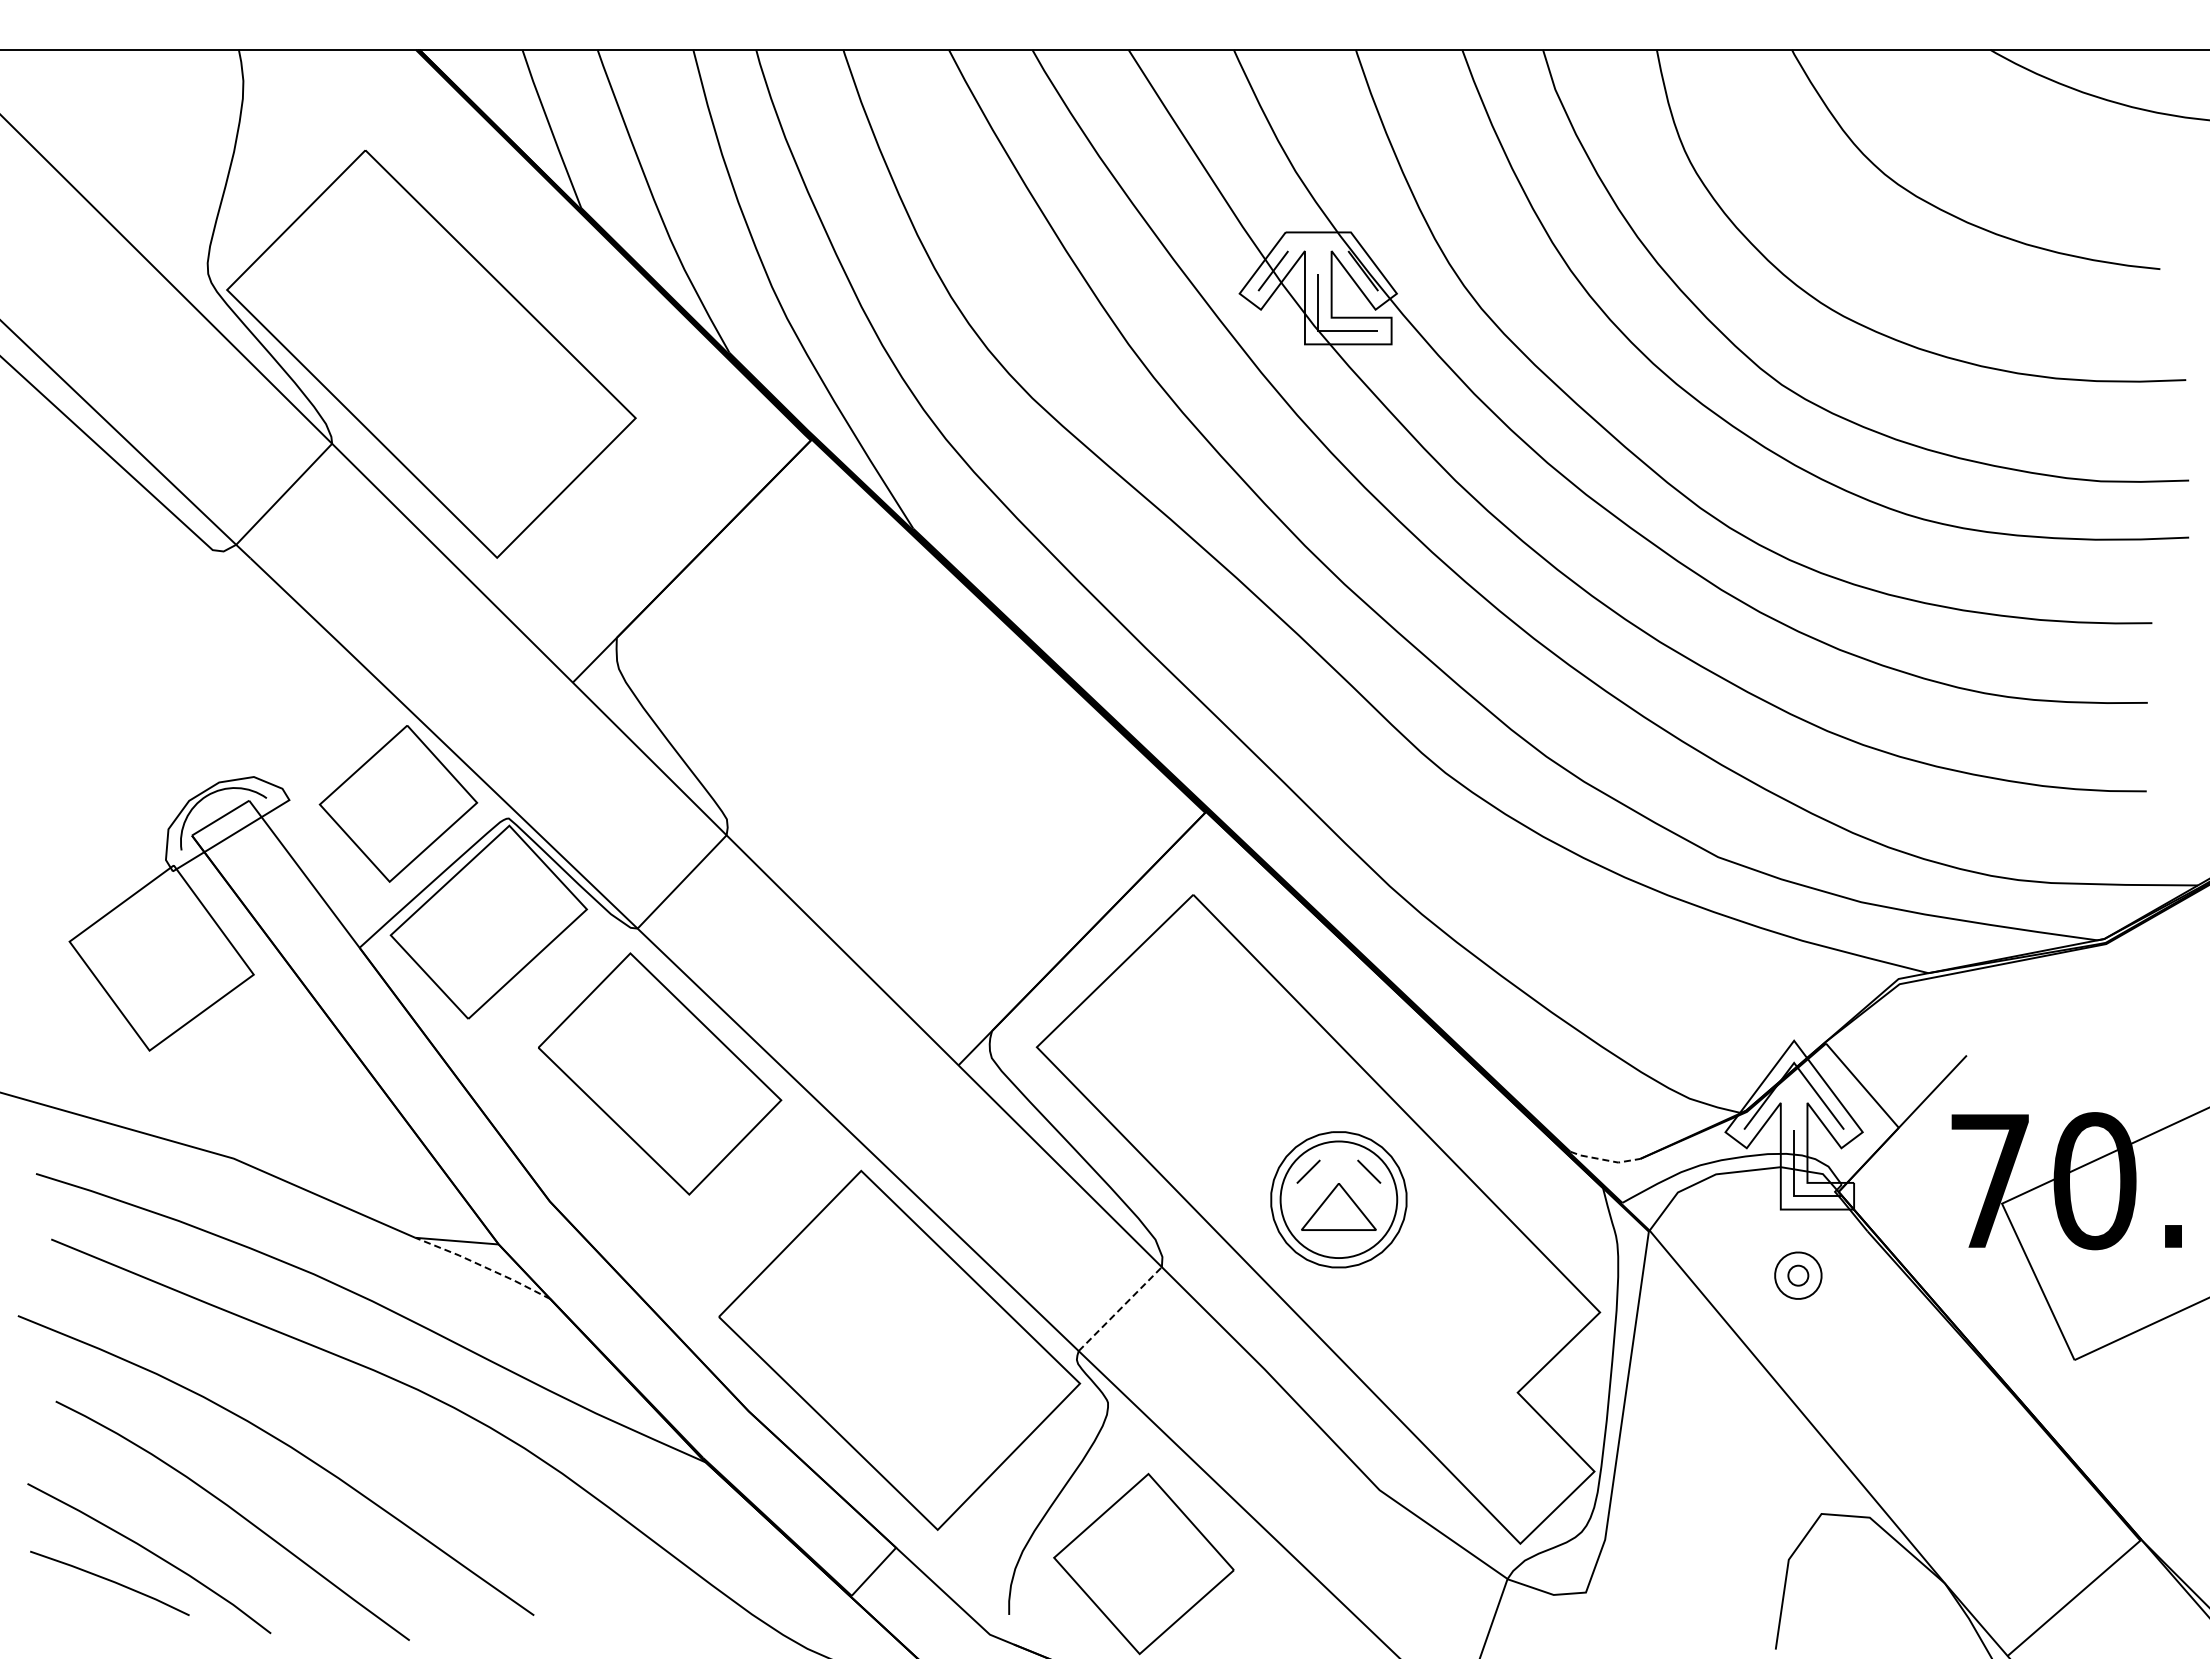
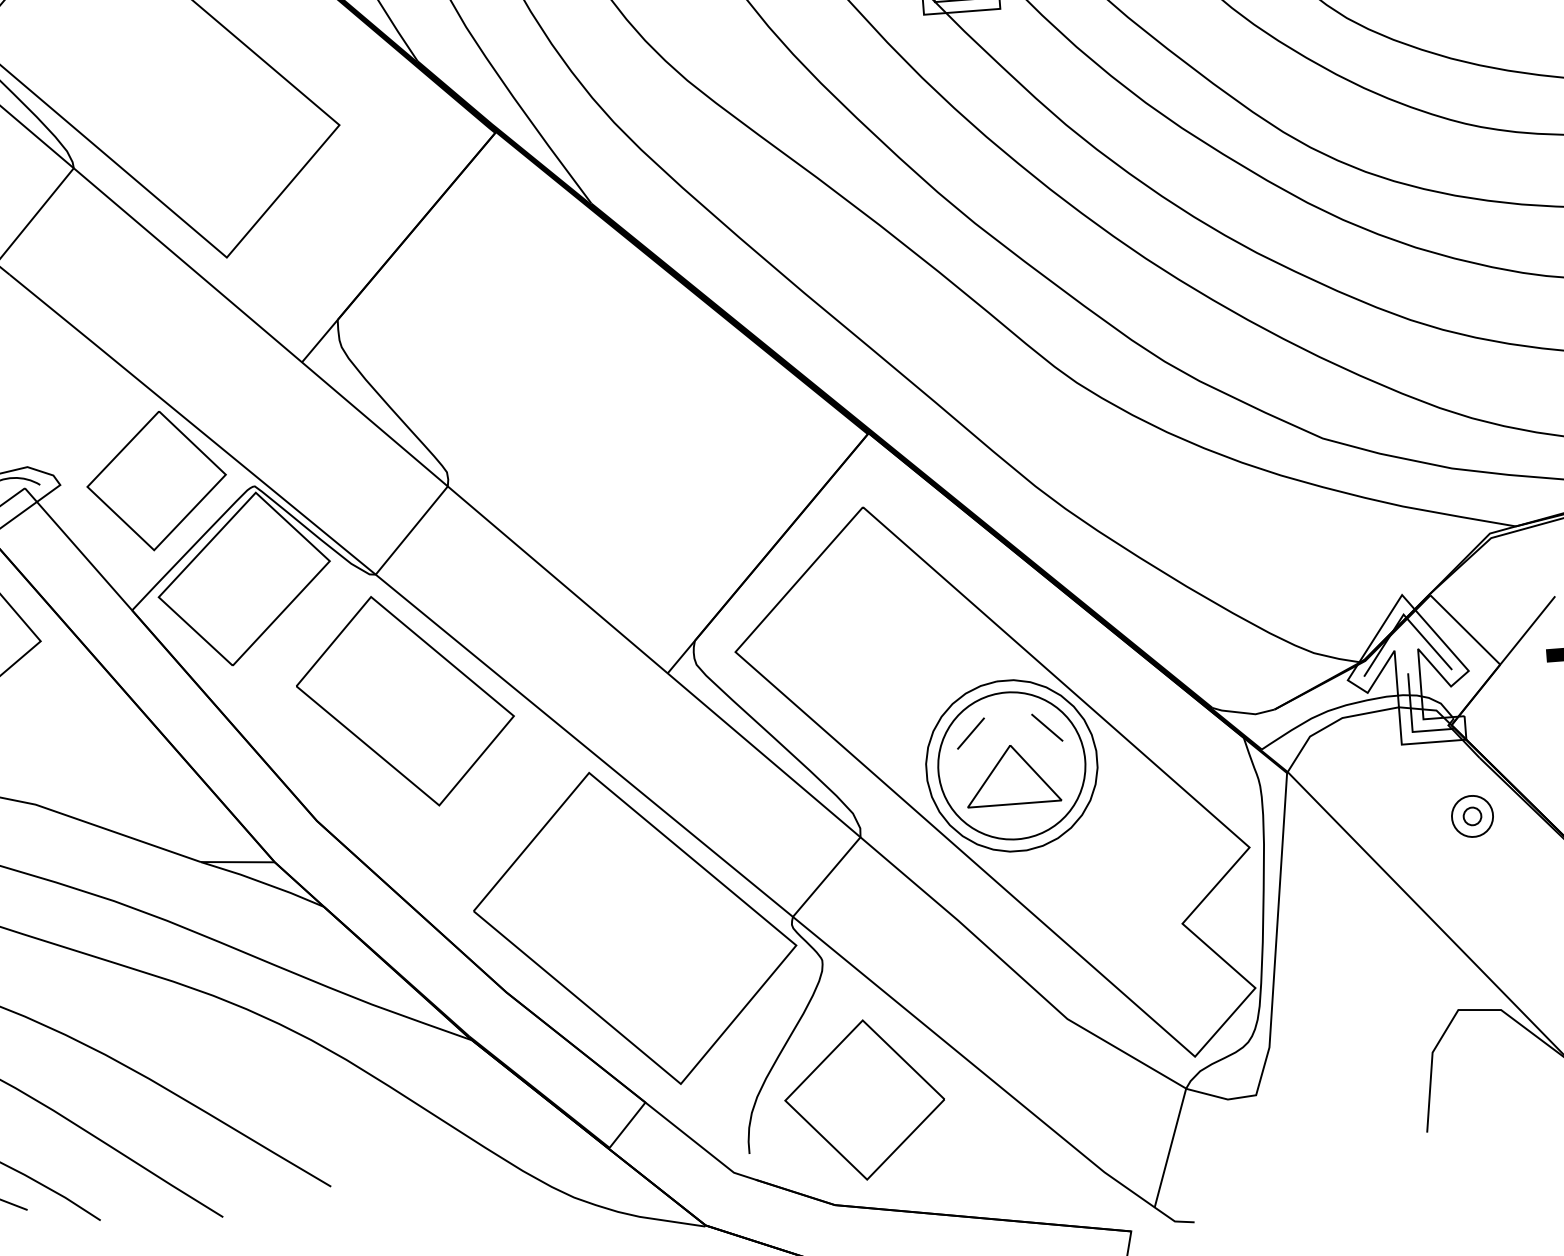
line: (1605, 1160) -> (1244, 713), dashed -> solid
part: (1338, 1199) -> (1011, 765), size x1.43
line: (483, 1266) -> (262, 882), dashed -> solid
part: (1798, 1275) -> (1472, 816), moved
line: (1120, 1308) -> (826, 876), dashed -> solid

